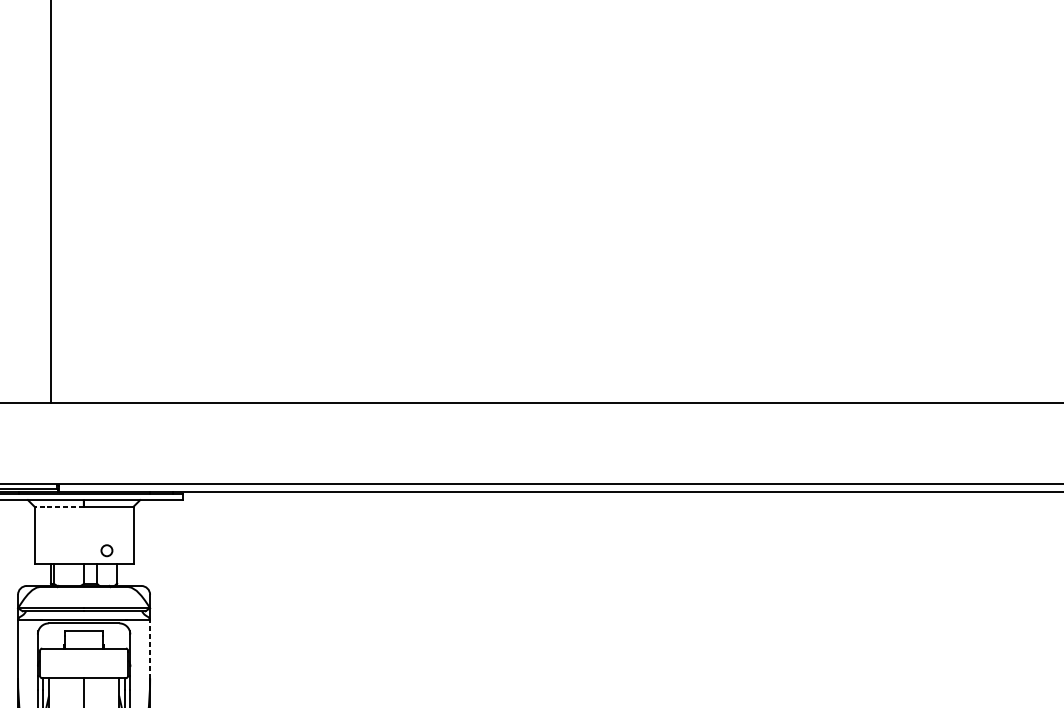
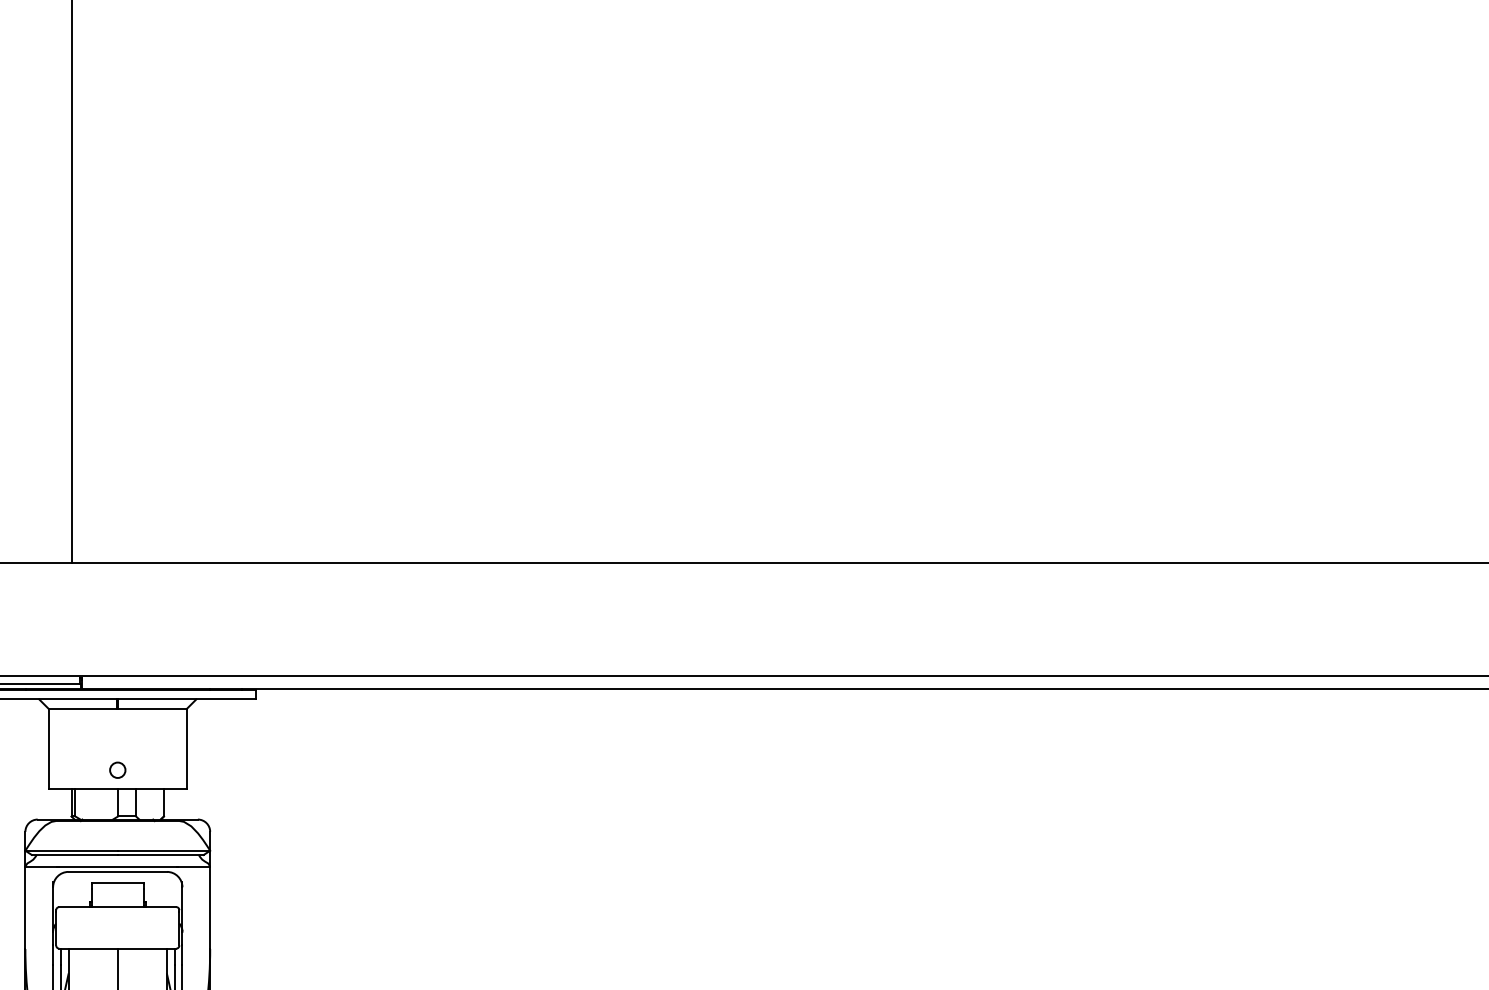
line: (58, 506) -> (82, 708), dashed -> solid
circle: (106, 550) -> (117, 769), moved
line: (150, 648) -> (210, 907), dashed -> solid

